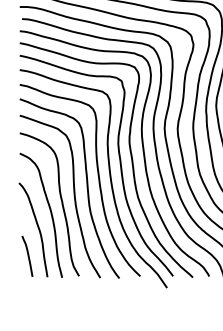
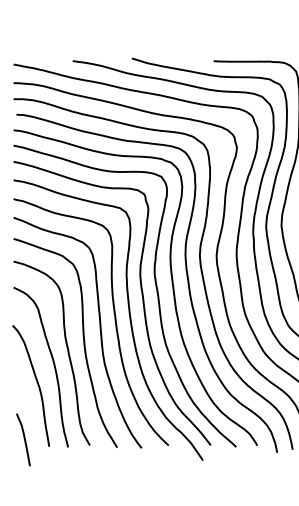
curve: (27, 255) -> (23, 438), moved

